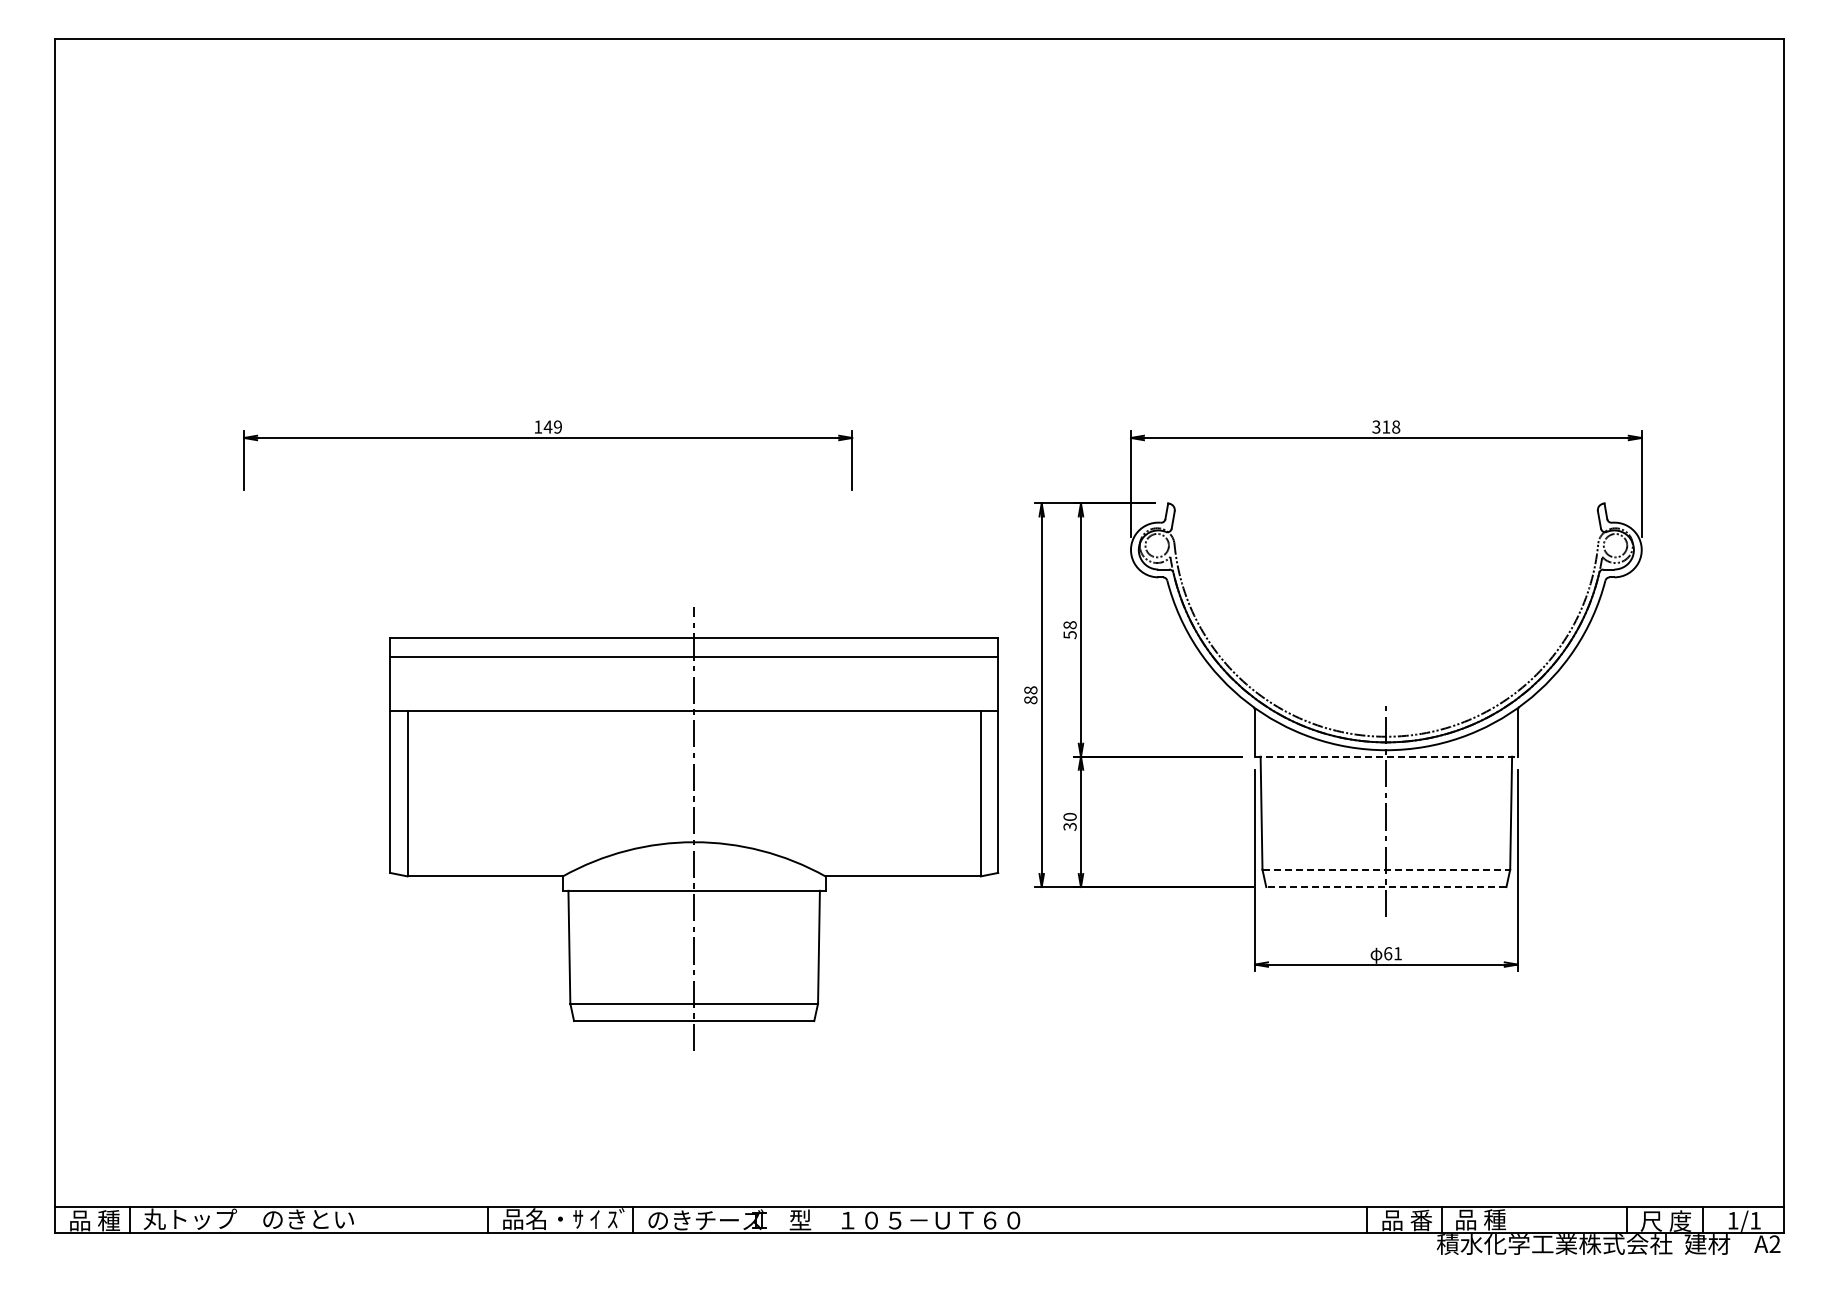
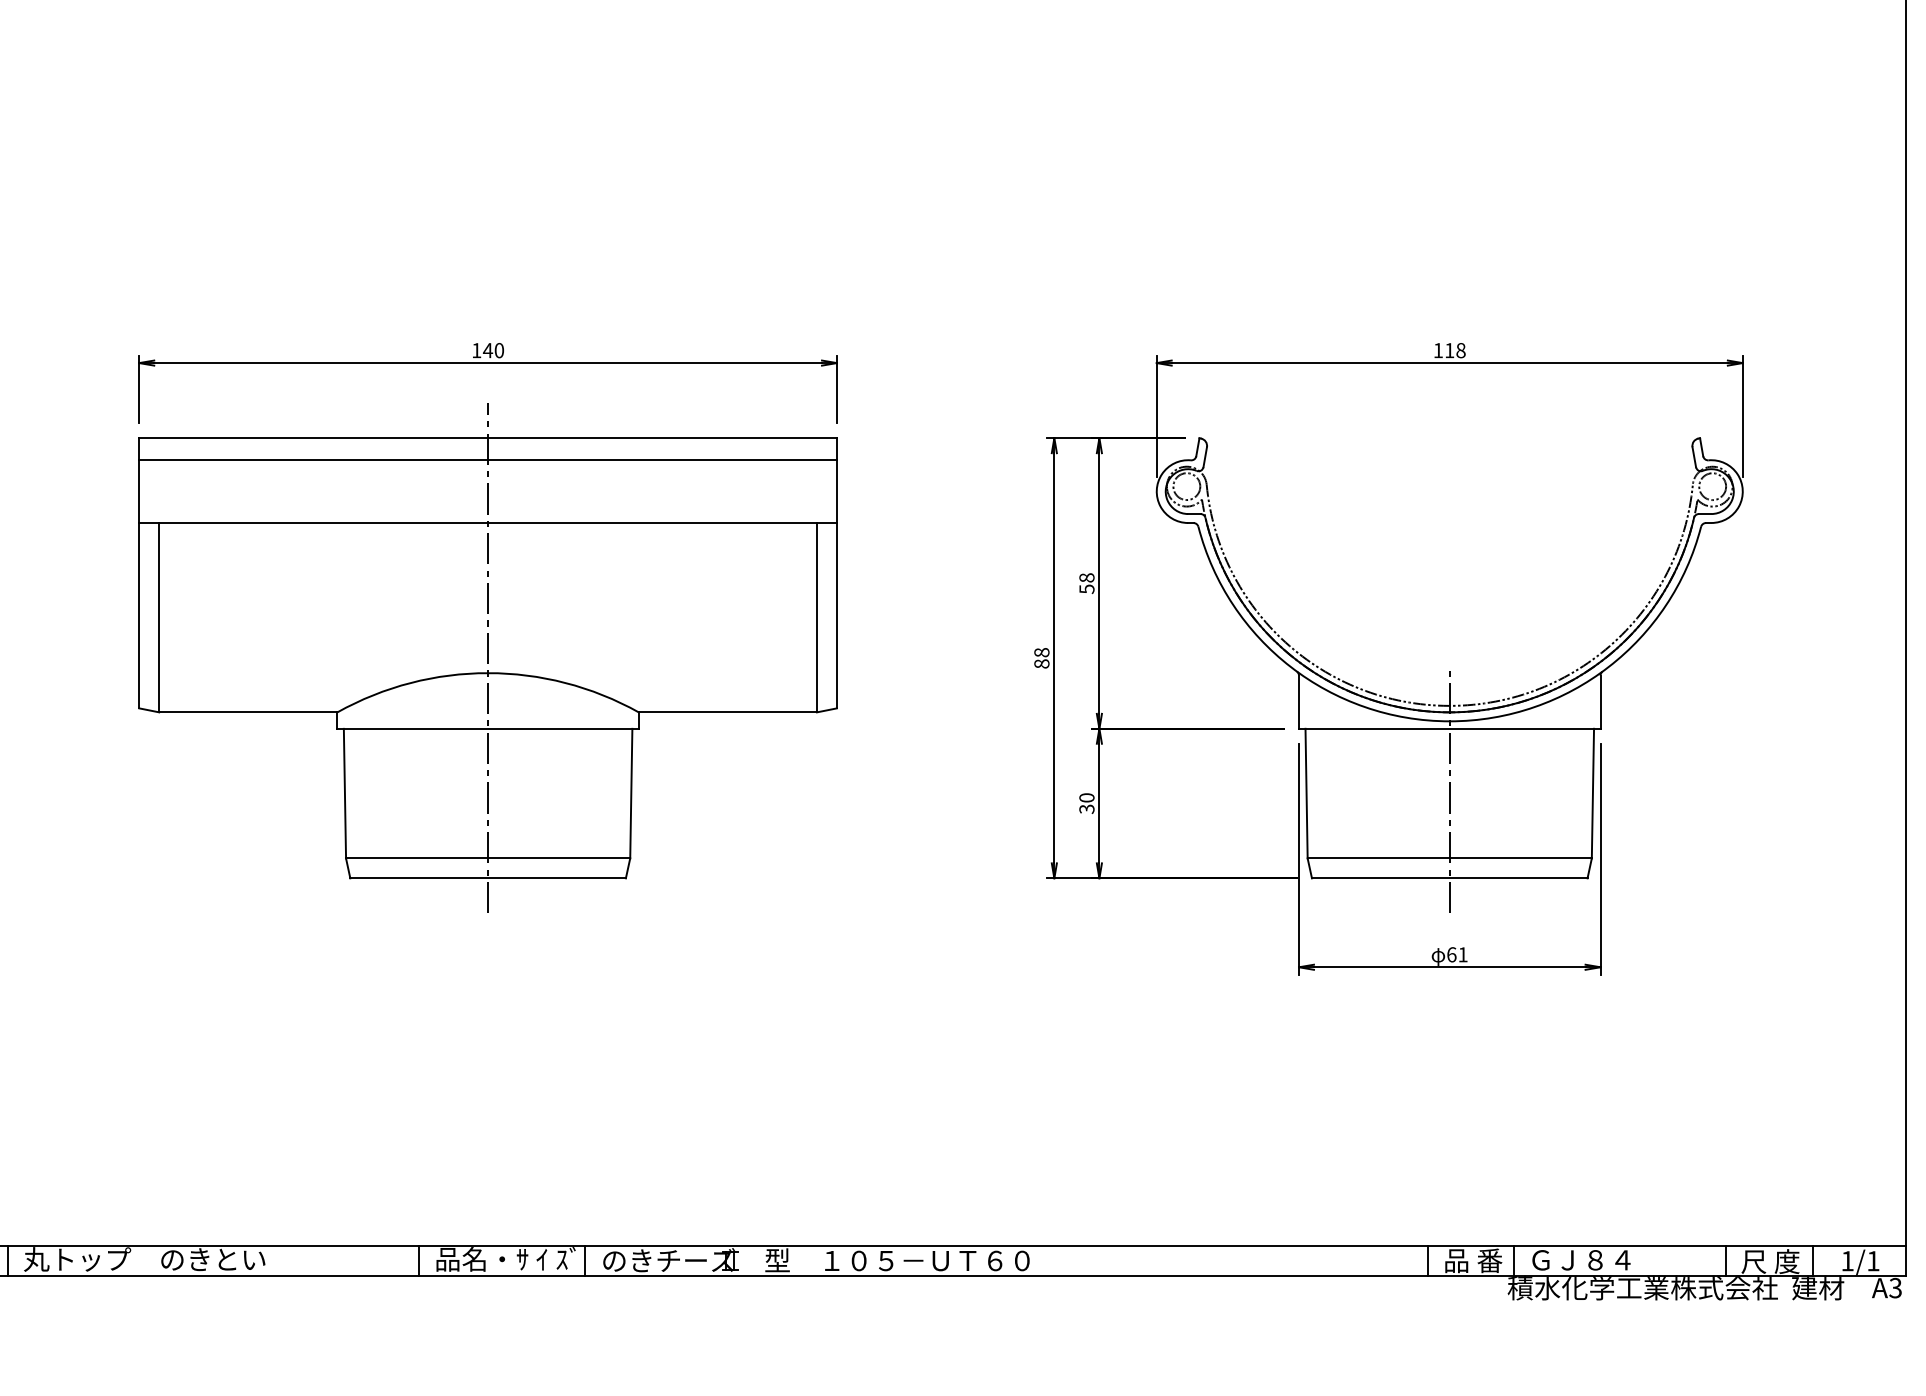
text: (558, 426) -> (499, 349), 149 -> 140
text: (1376, 426) -> (1438, 349), 318 -> 118
line: (1386, 756) -> (1449, 728), dashed -> solid
part: (694, 828) -> (488, 657), moved
line: (1386, 869) -> (1449, 858), dashed -> solid
line: (1385, 887) -> (1448, 878), dashed -> solid
text: (1499, 1219) -> (1579, 1259), 品 種 -> ＧＪ８４
text: (1774, 1244) -> (1895, 1288), A2 -> A3

